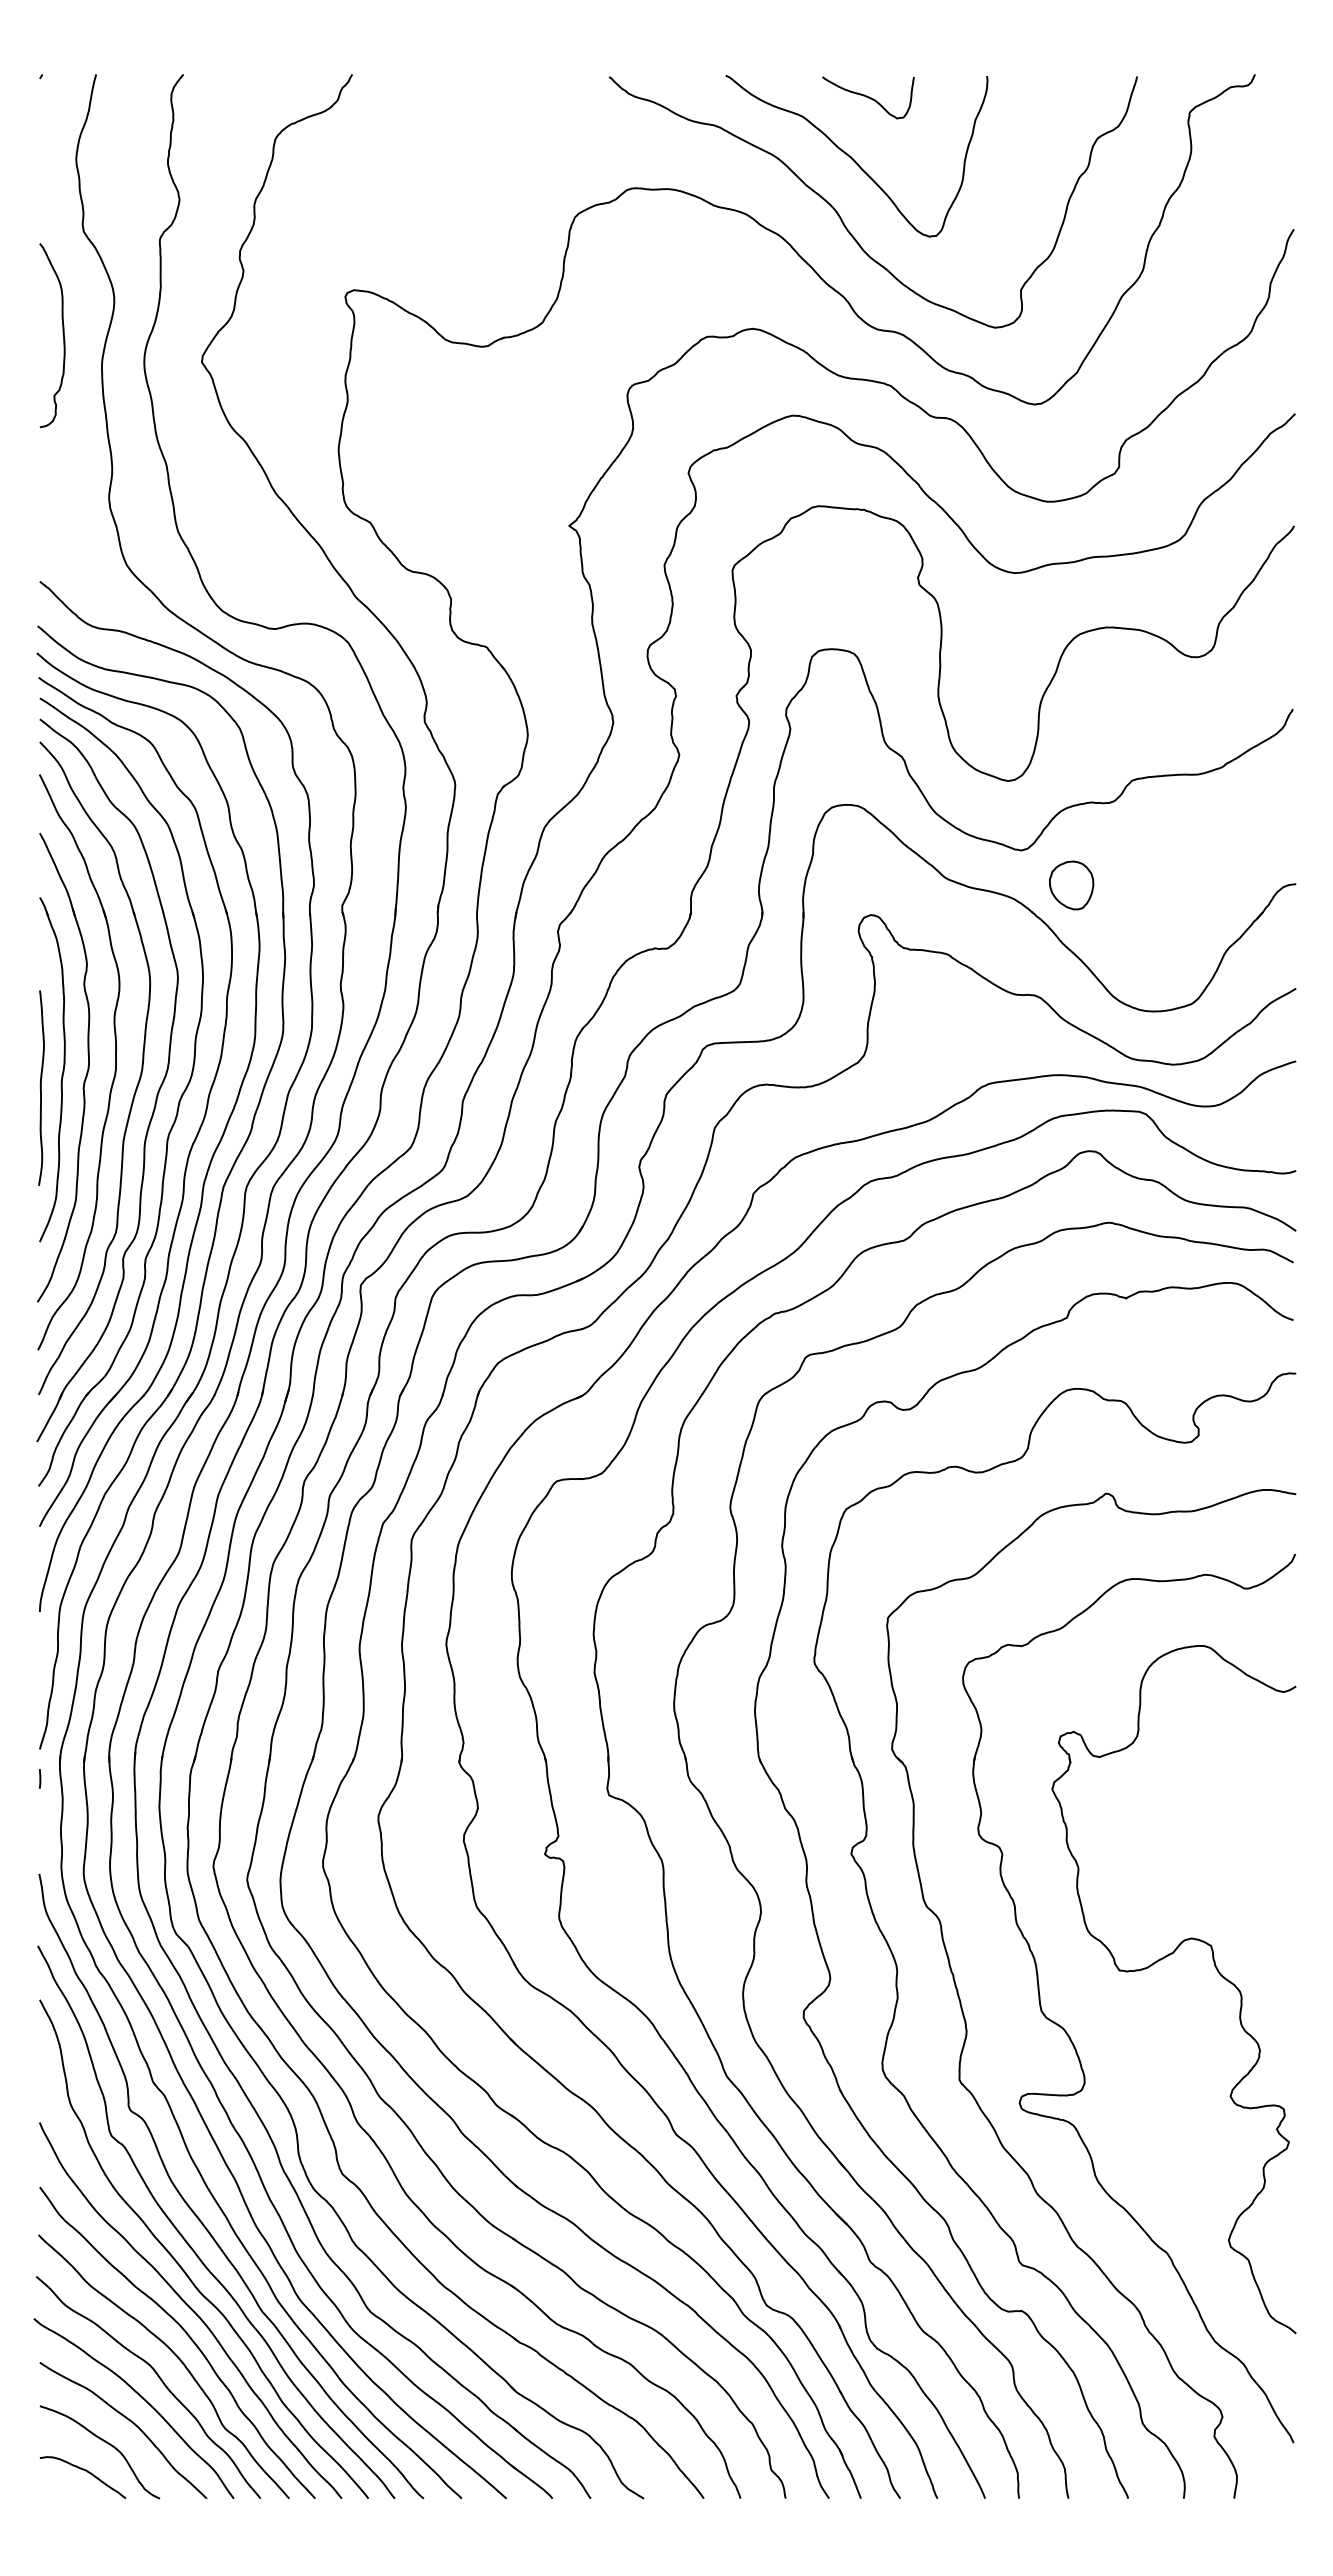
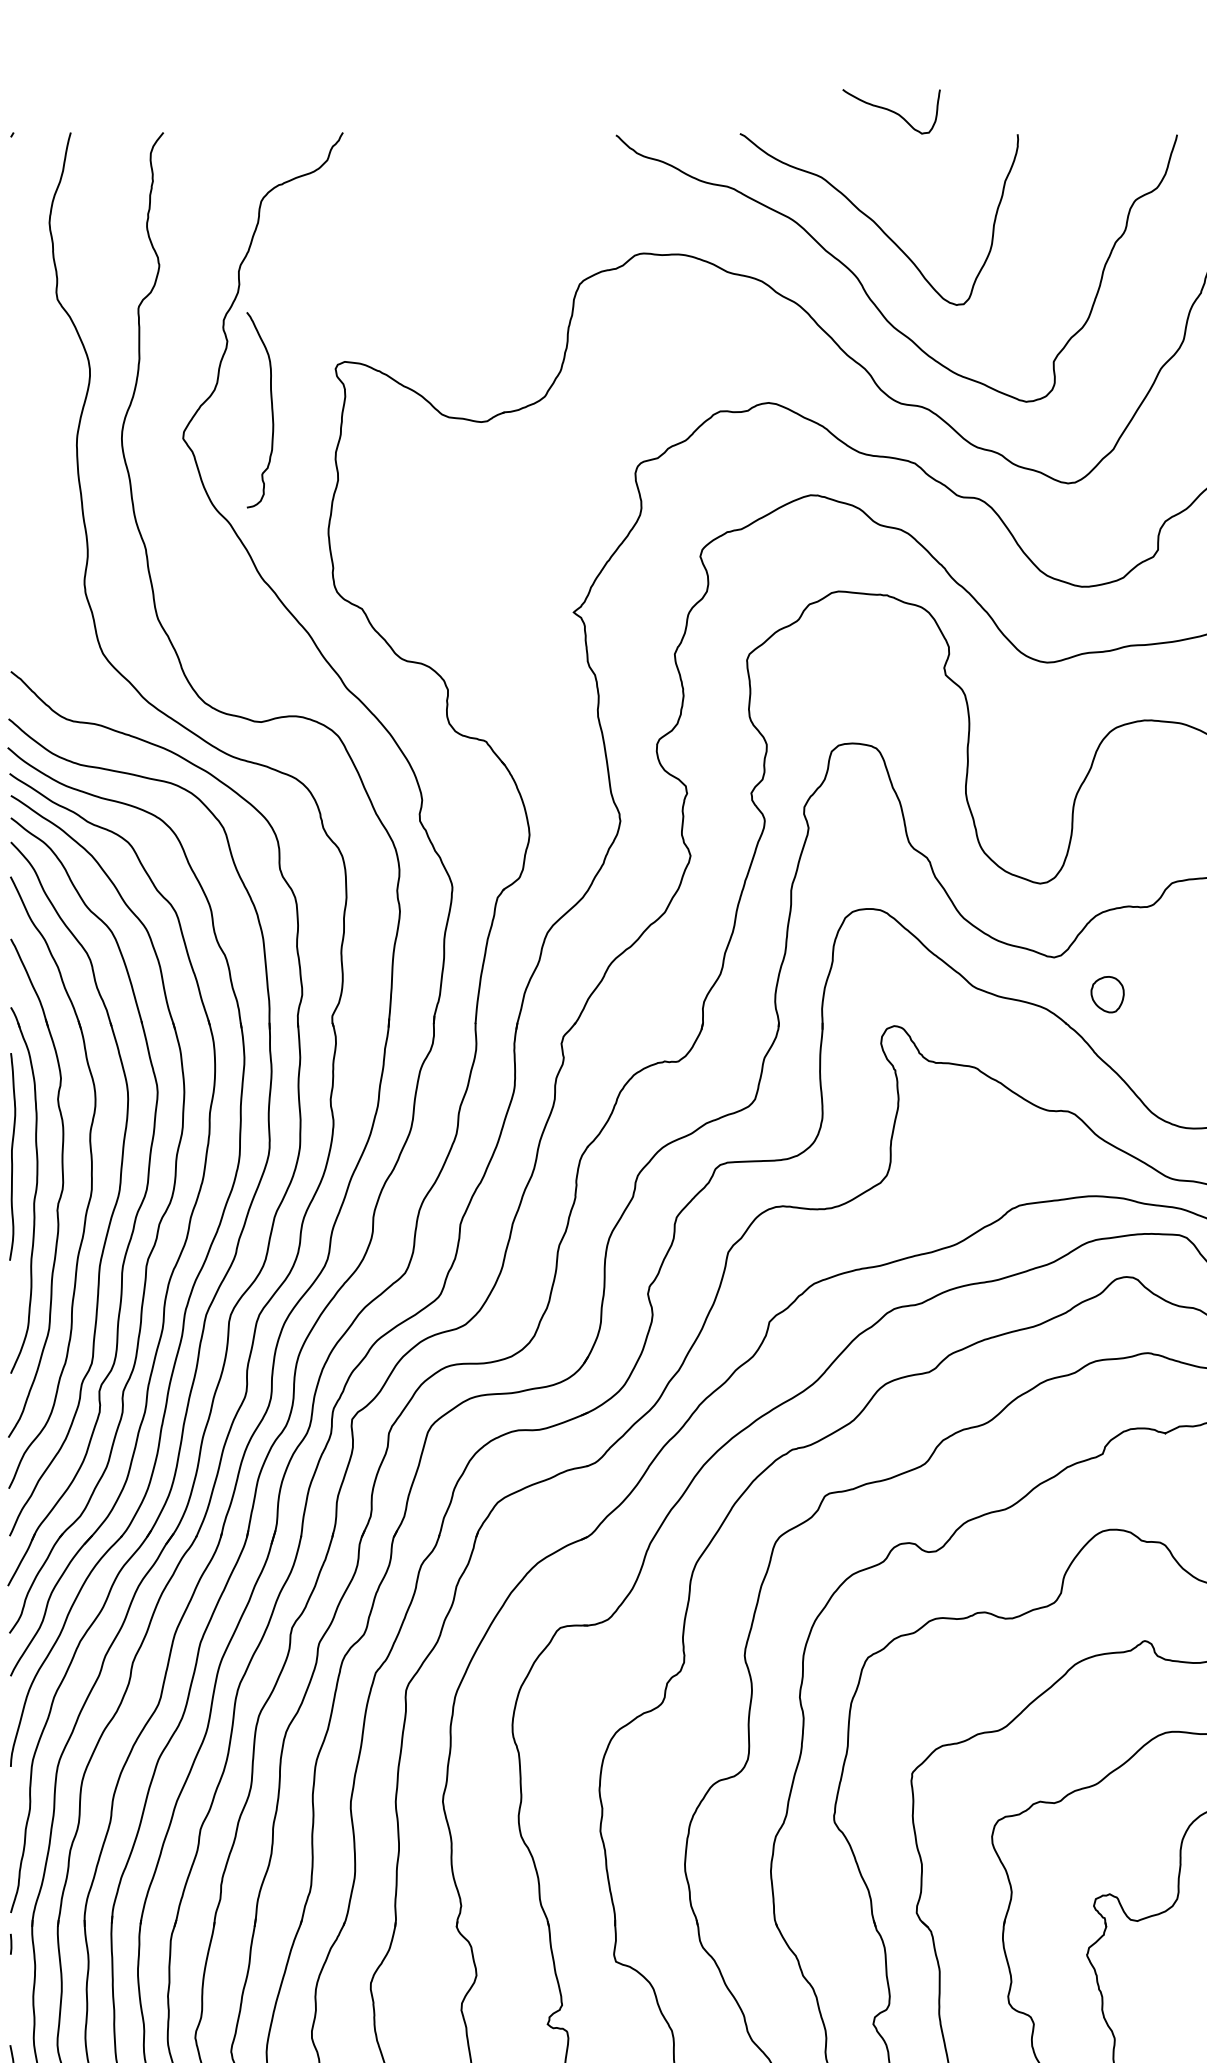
curve: (868, 97) -> (891, 111), moved
curve: (62, 334) -> (270, 409), moved
part: (1071, 885) -> (1107, 994), size x0.7
curve: (41, 1087) -> (12, 1156), moved

